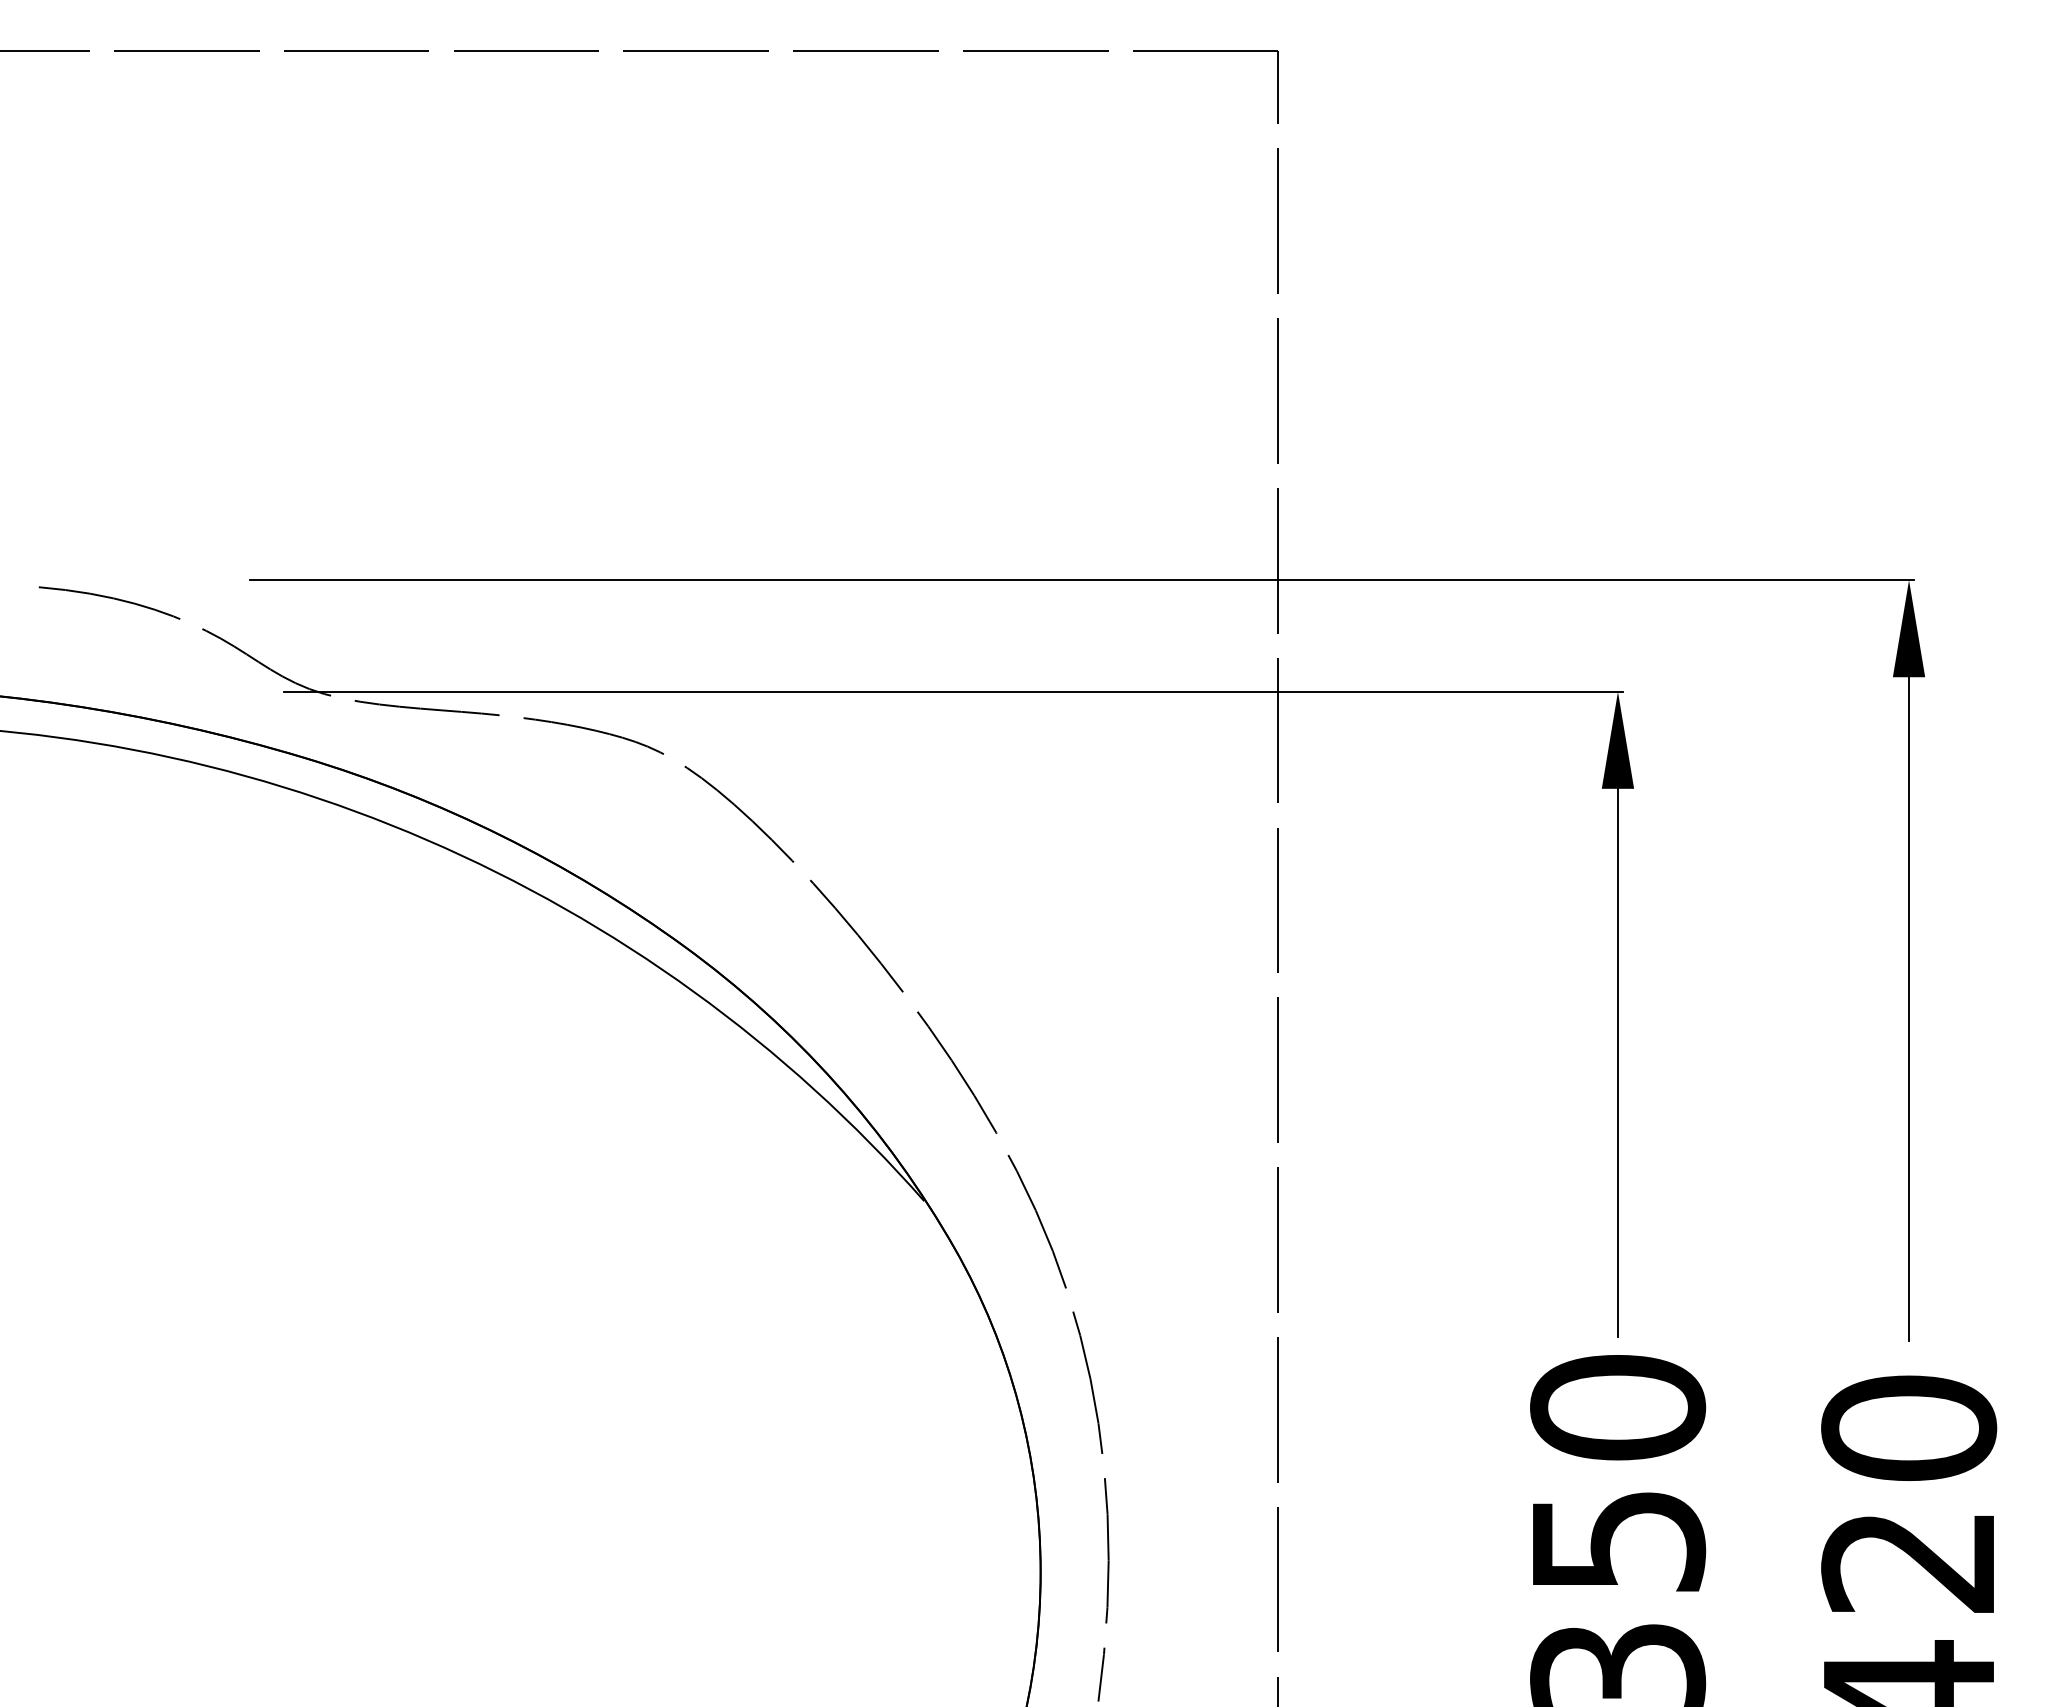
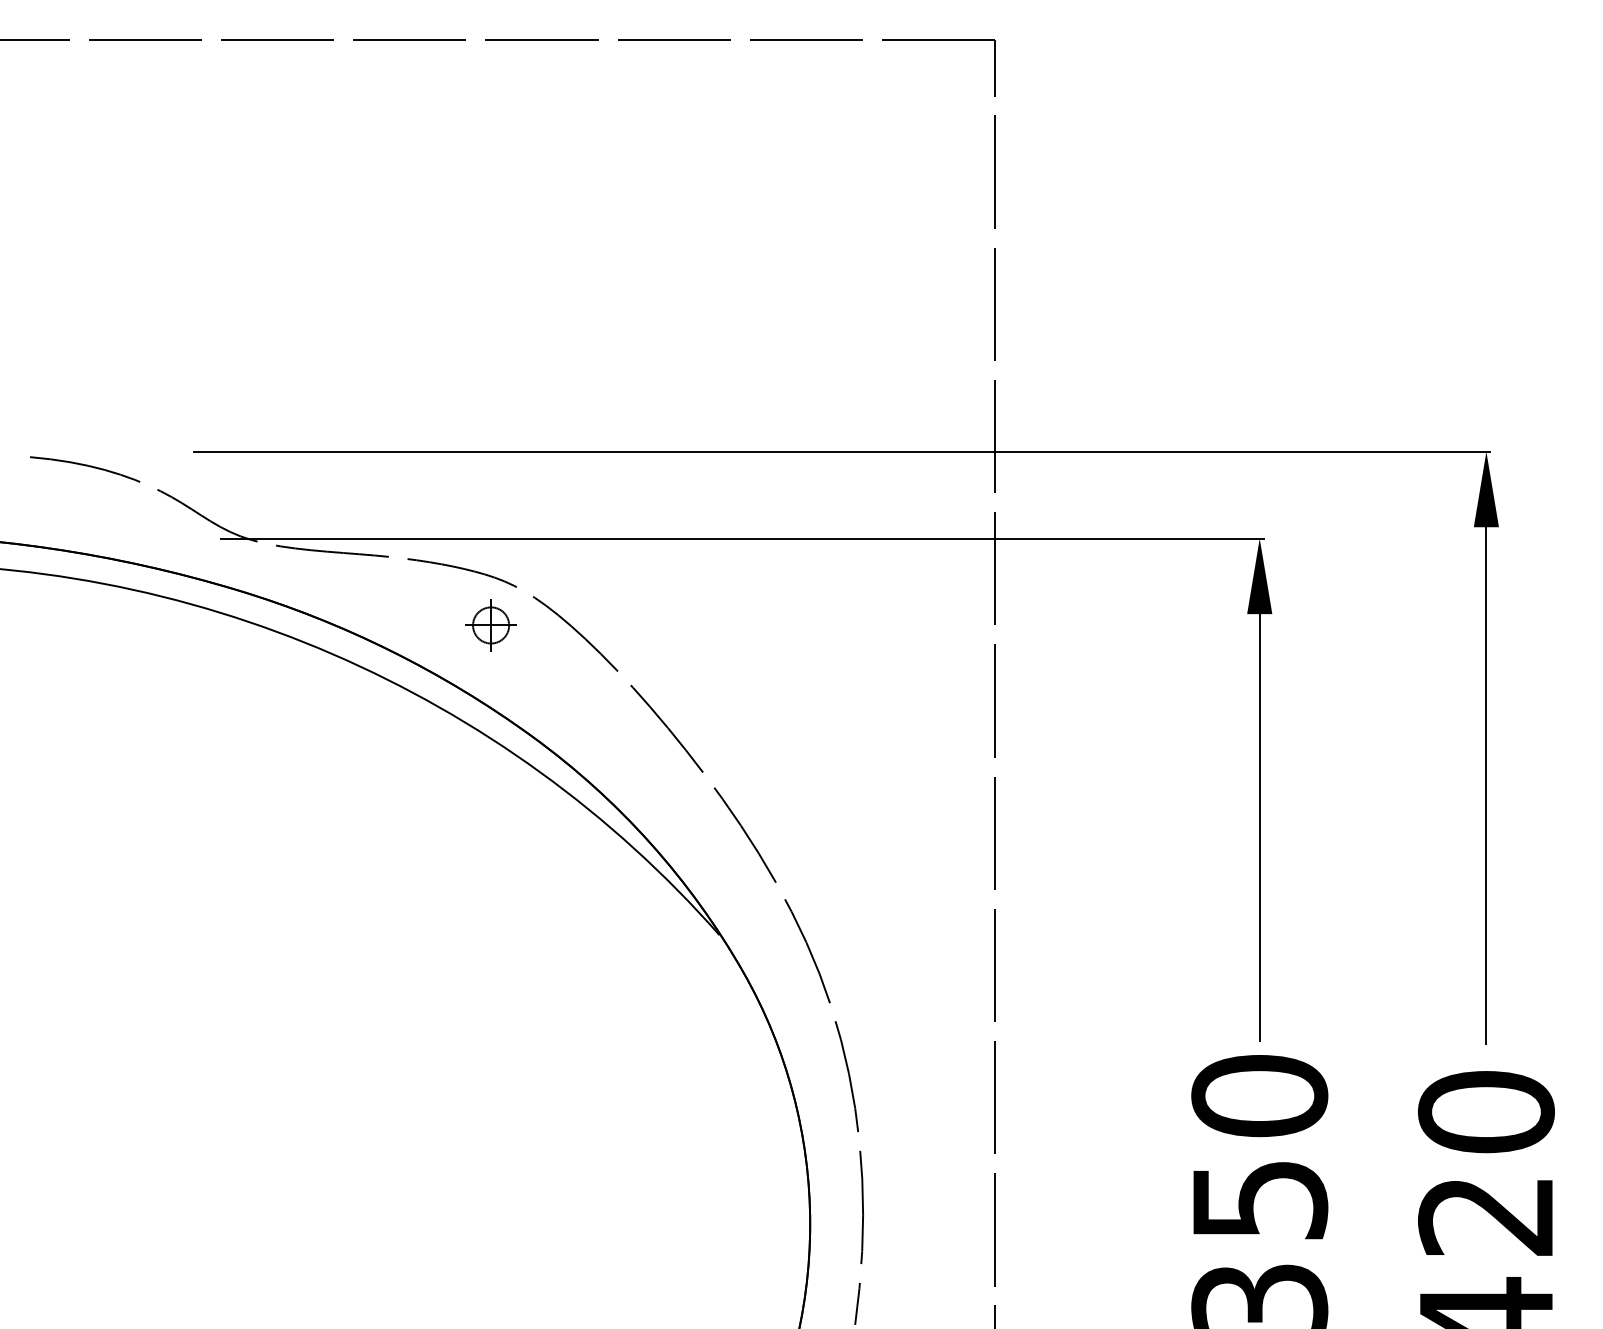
part: (630, 803) -> (490, 625), added

